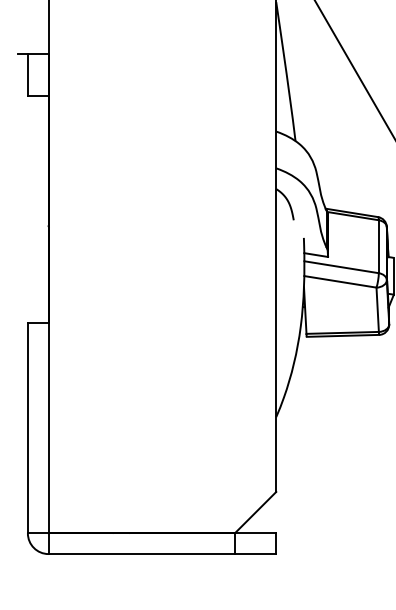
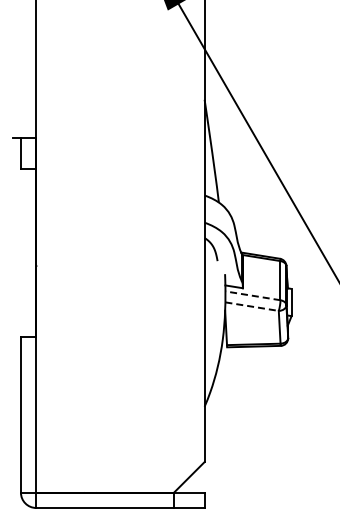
line: (340, 266) -> (252, 295), solid -> dashed
line: (340, 281) -> (252, 306), solid -> dashed

